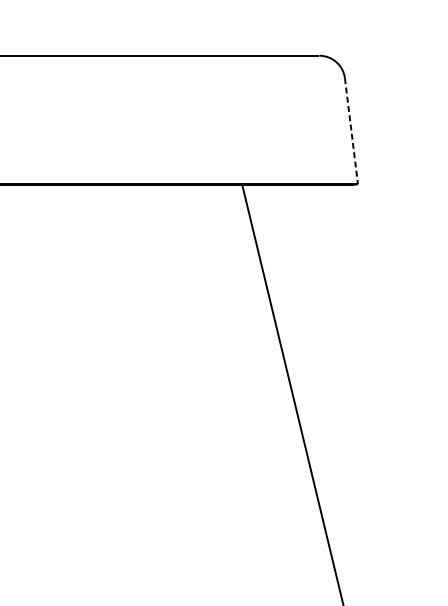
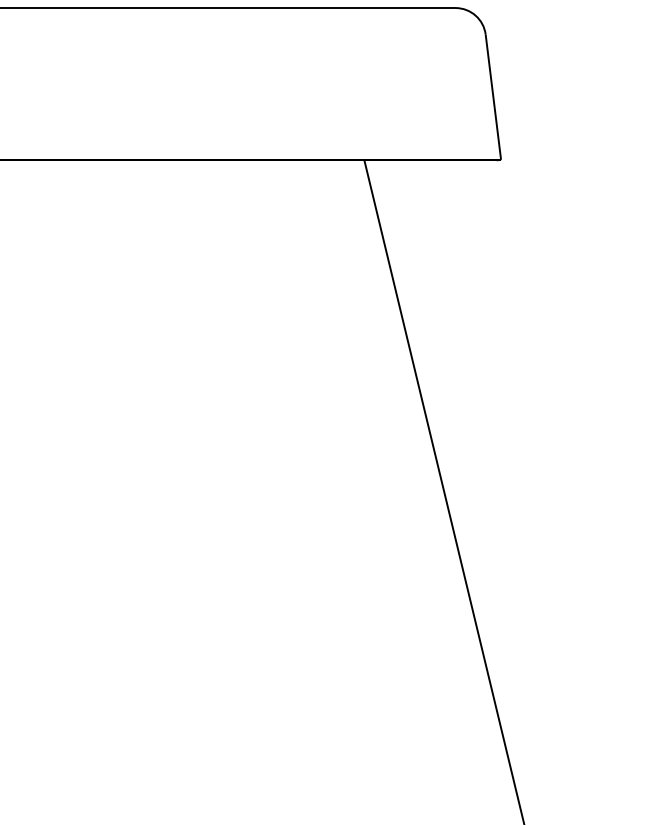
line: (351, 131) -> (493, 97), dashed -> solid

